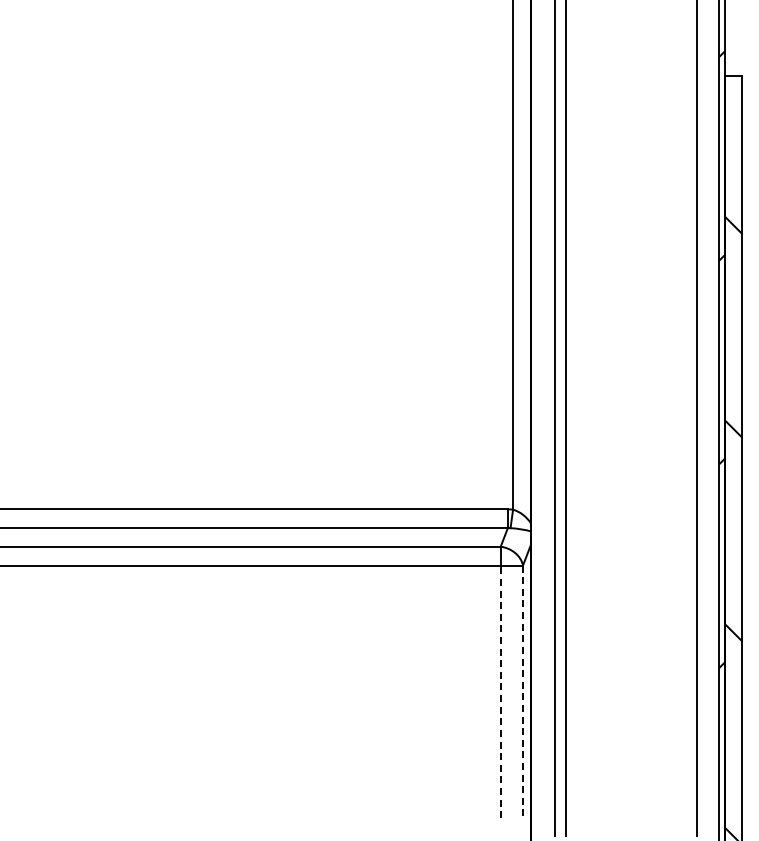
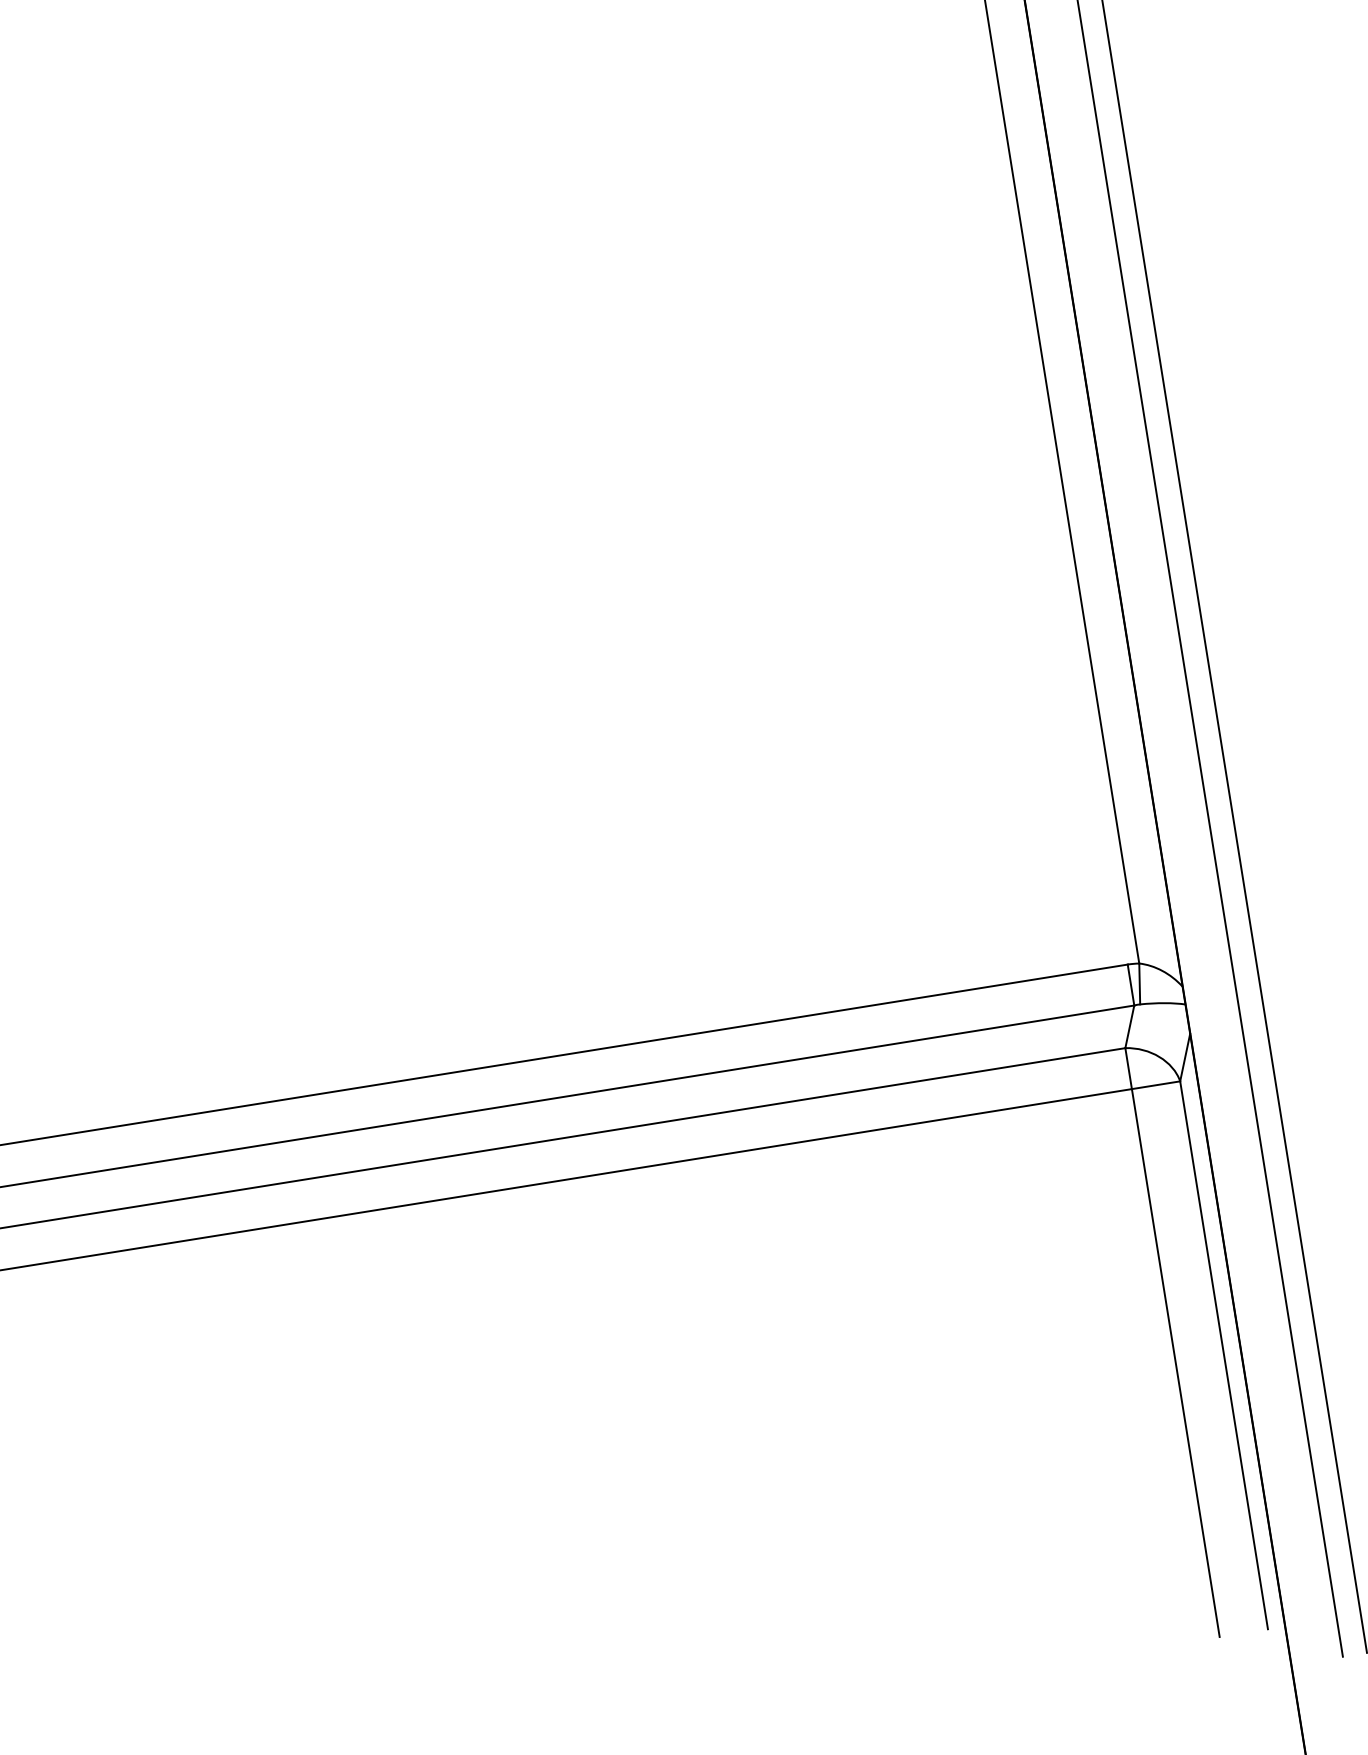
line: (500, 691) -> (1175, 1362), dashed -> solid
line: (522, 692) -> (1223, 1356), dashed -> solid

